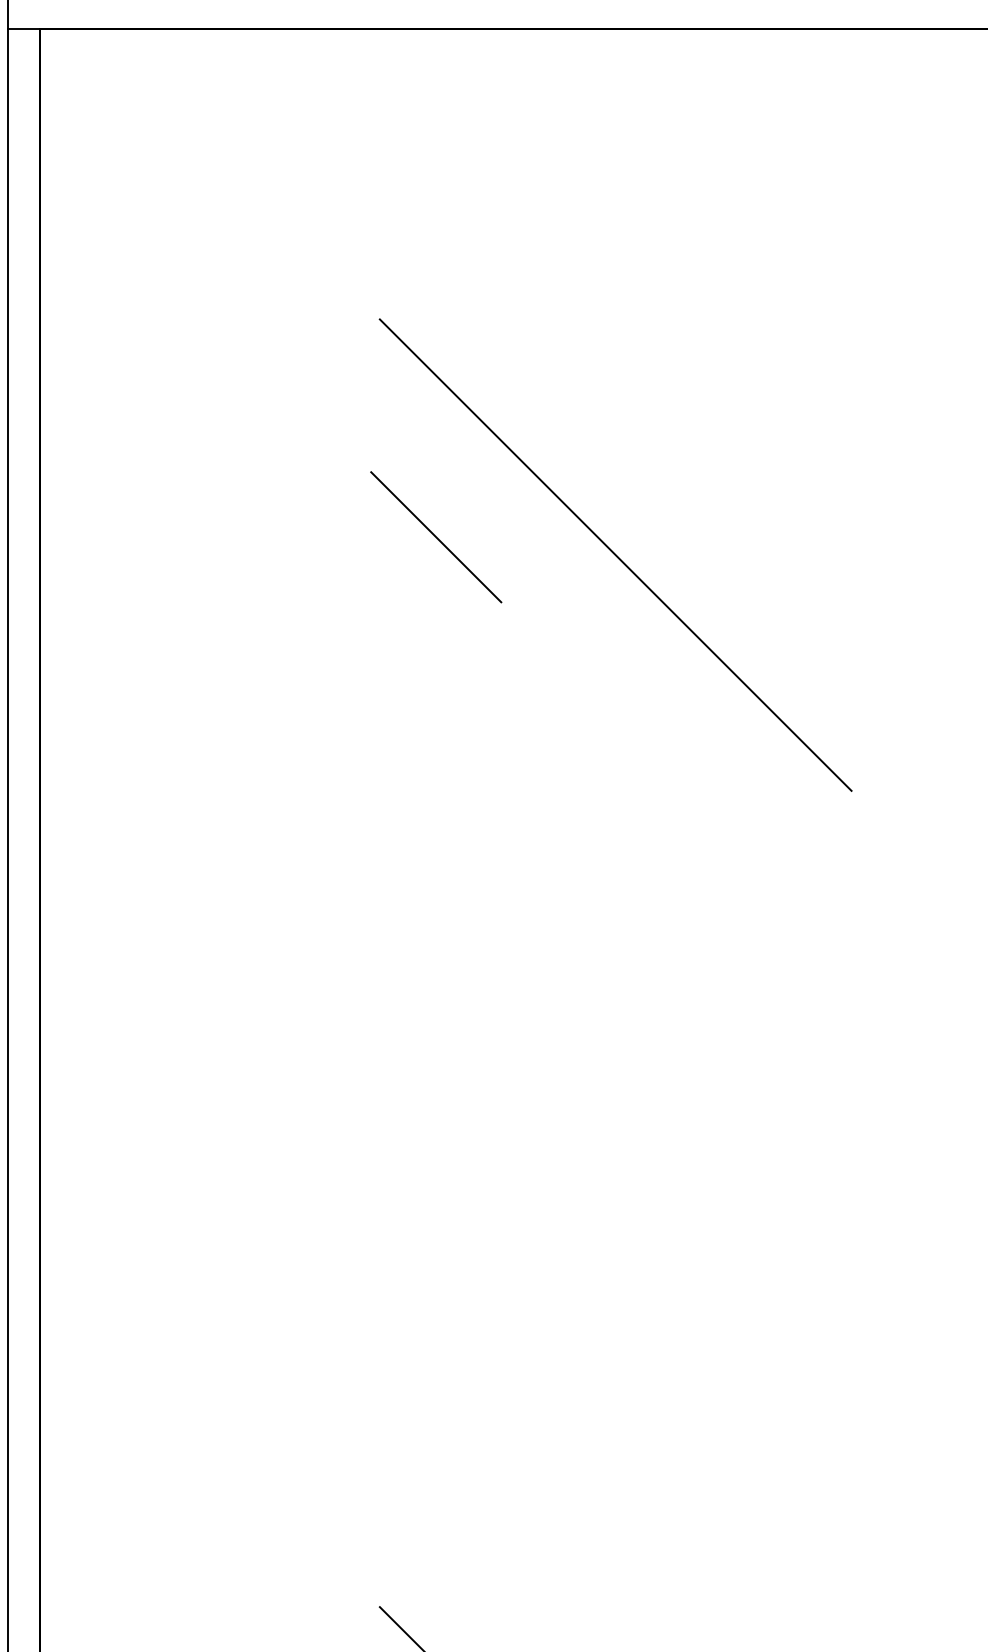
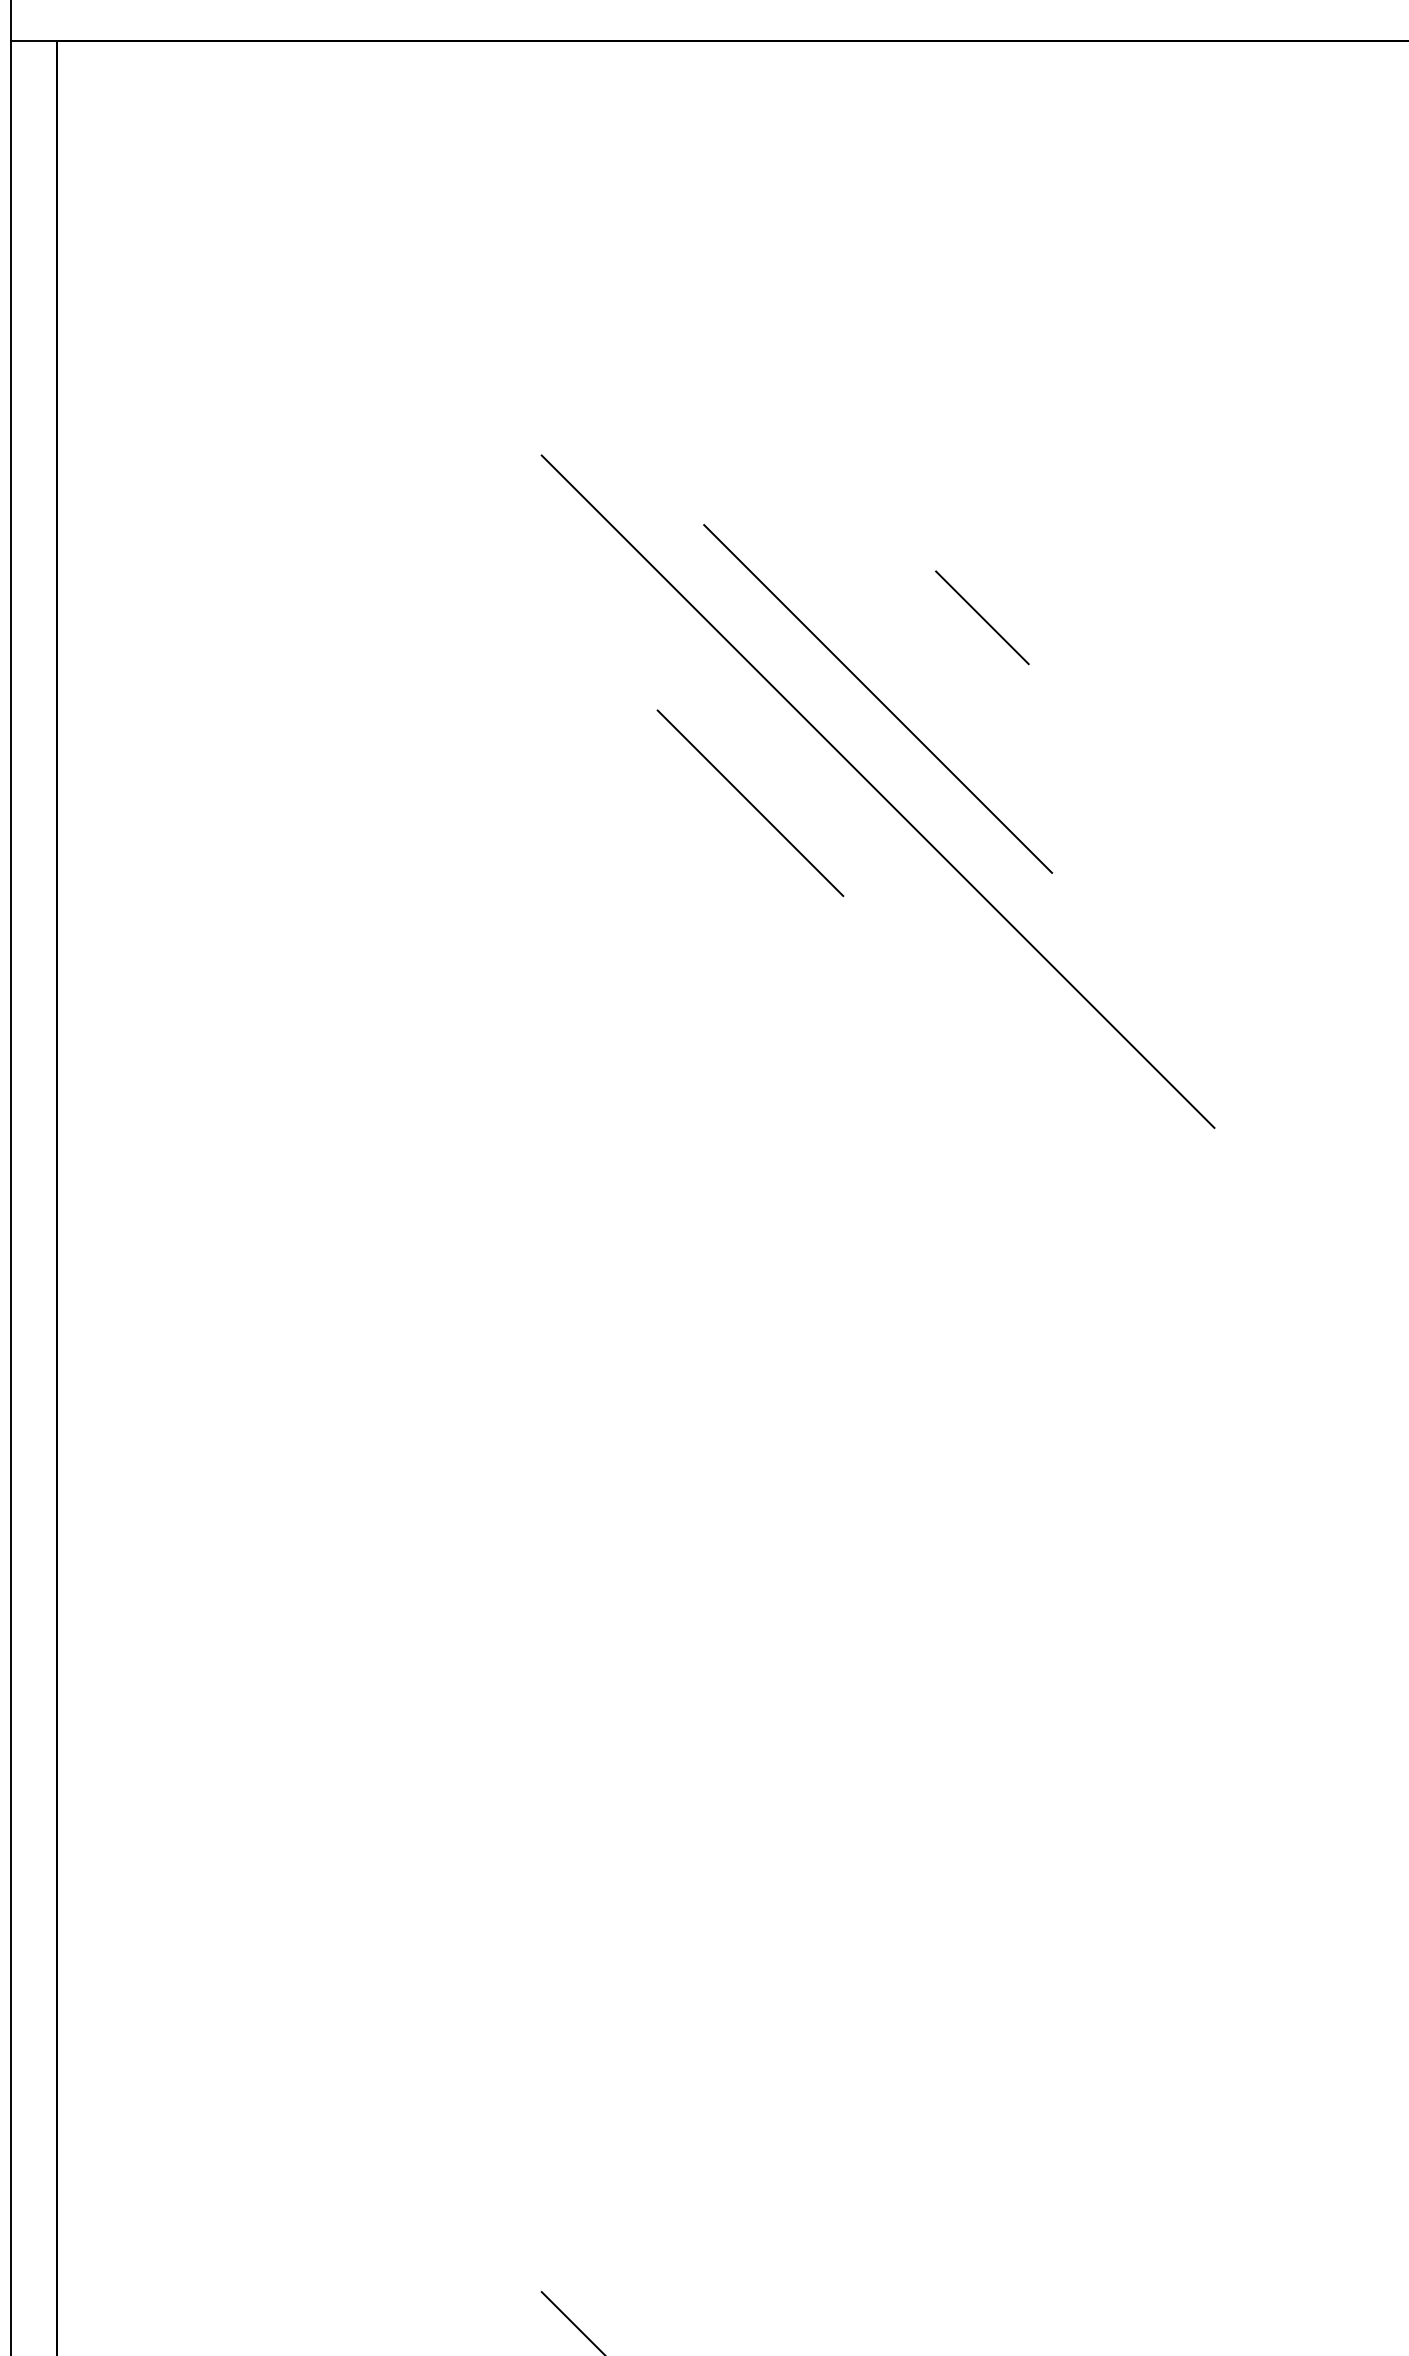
line: (688, 432) -> (981, 616), added
line: (615, 490) -> (877, 699), added
line: (436, 537) -> (750, 803), moved

